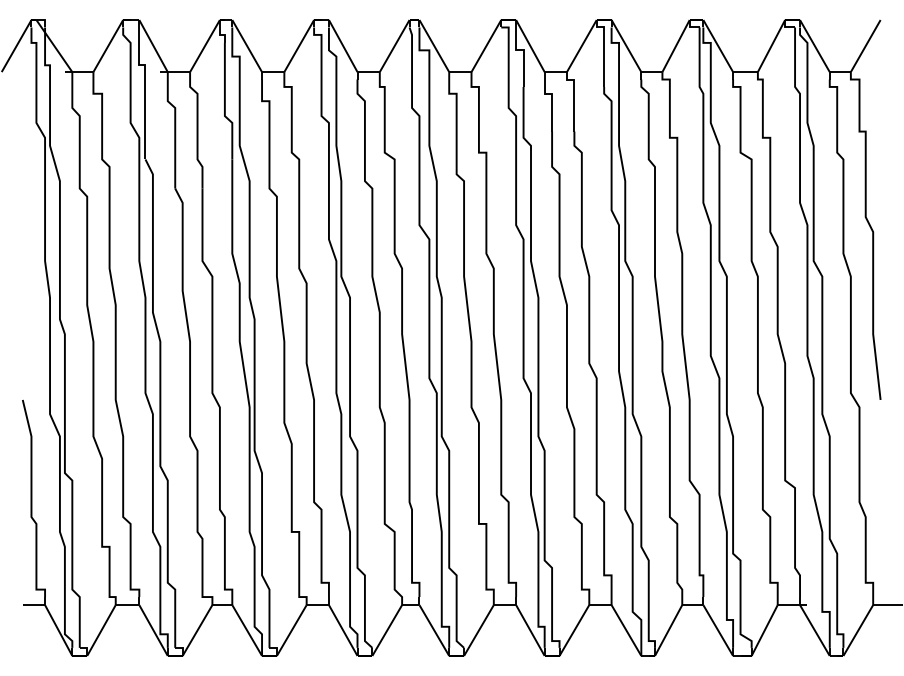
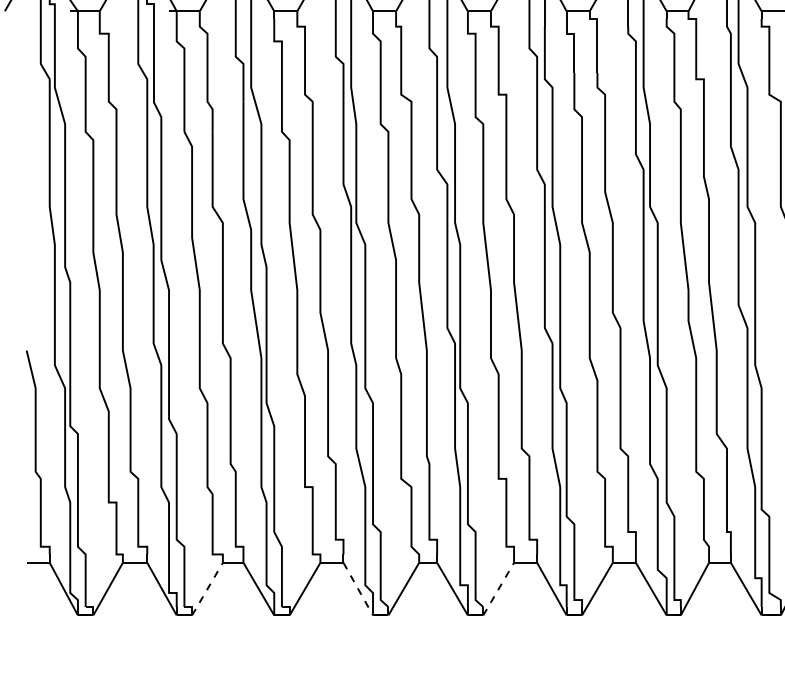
line: (197, 630) -> (207, 589), solid -> dashed
line: (343, 630) -> (358, 589), solid -> dashed
line: (479, 630) -> (499, 589), solid -> dashed

